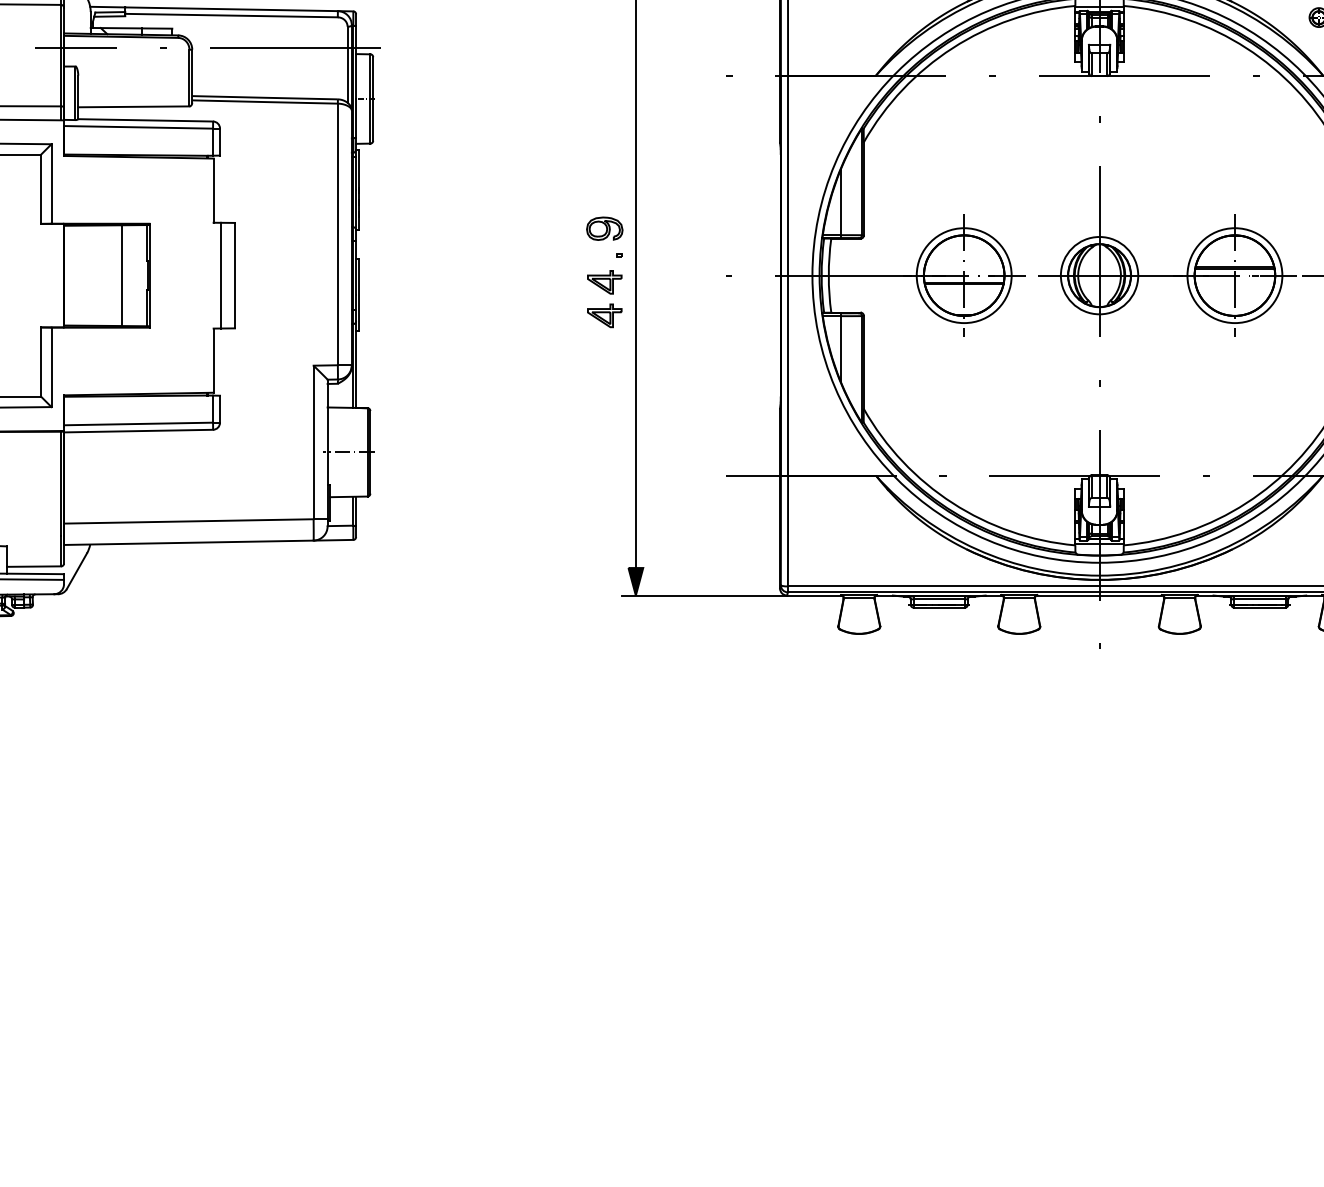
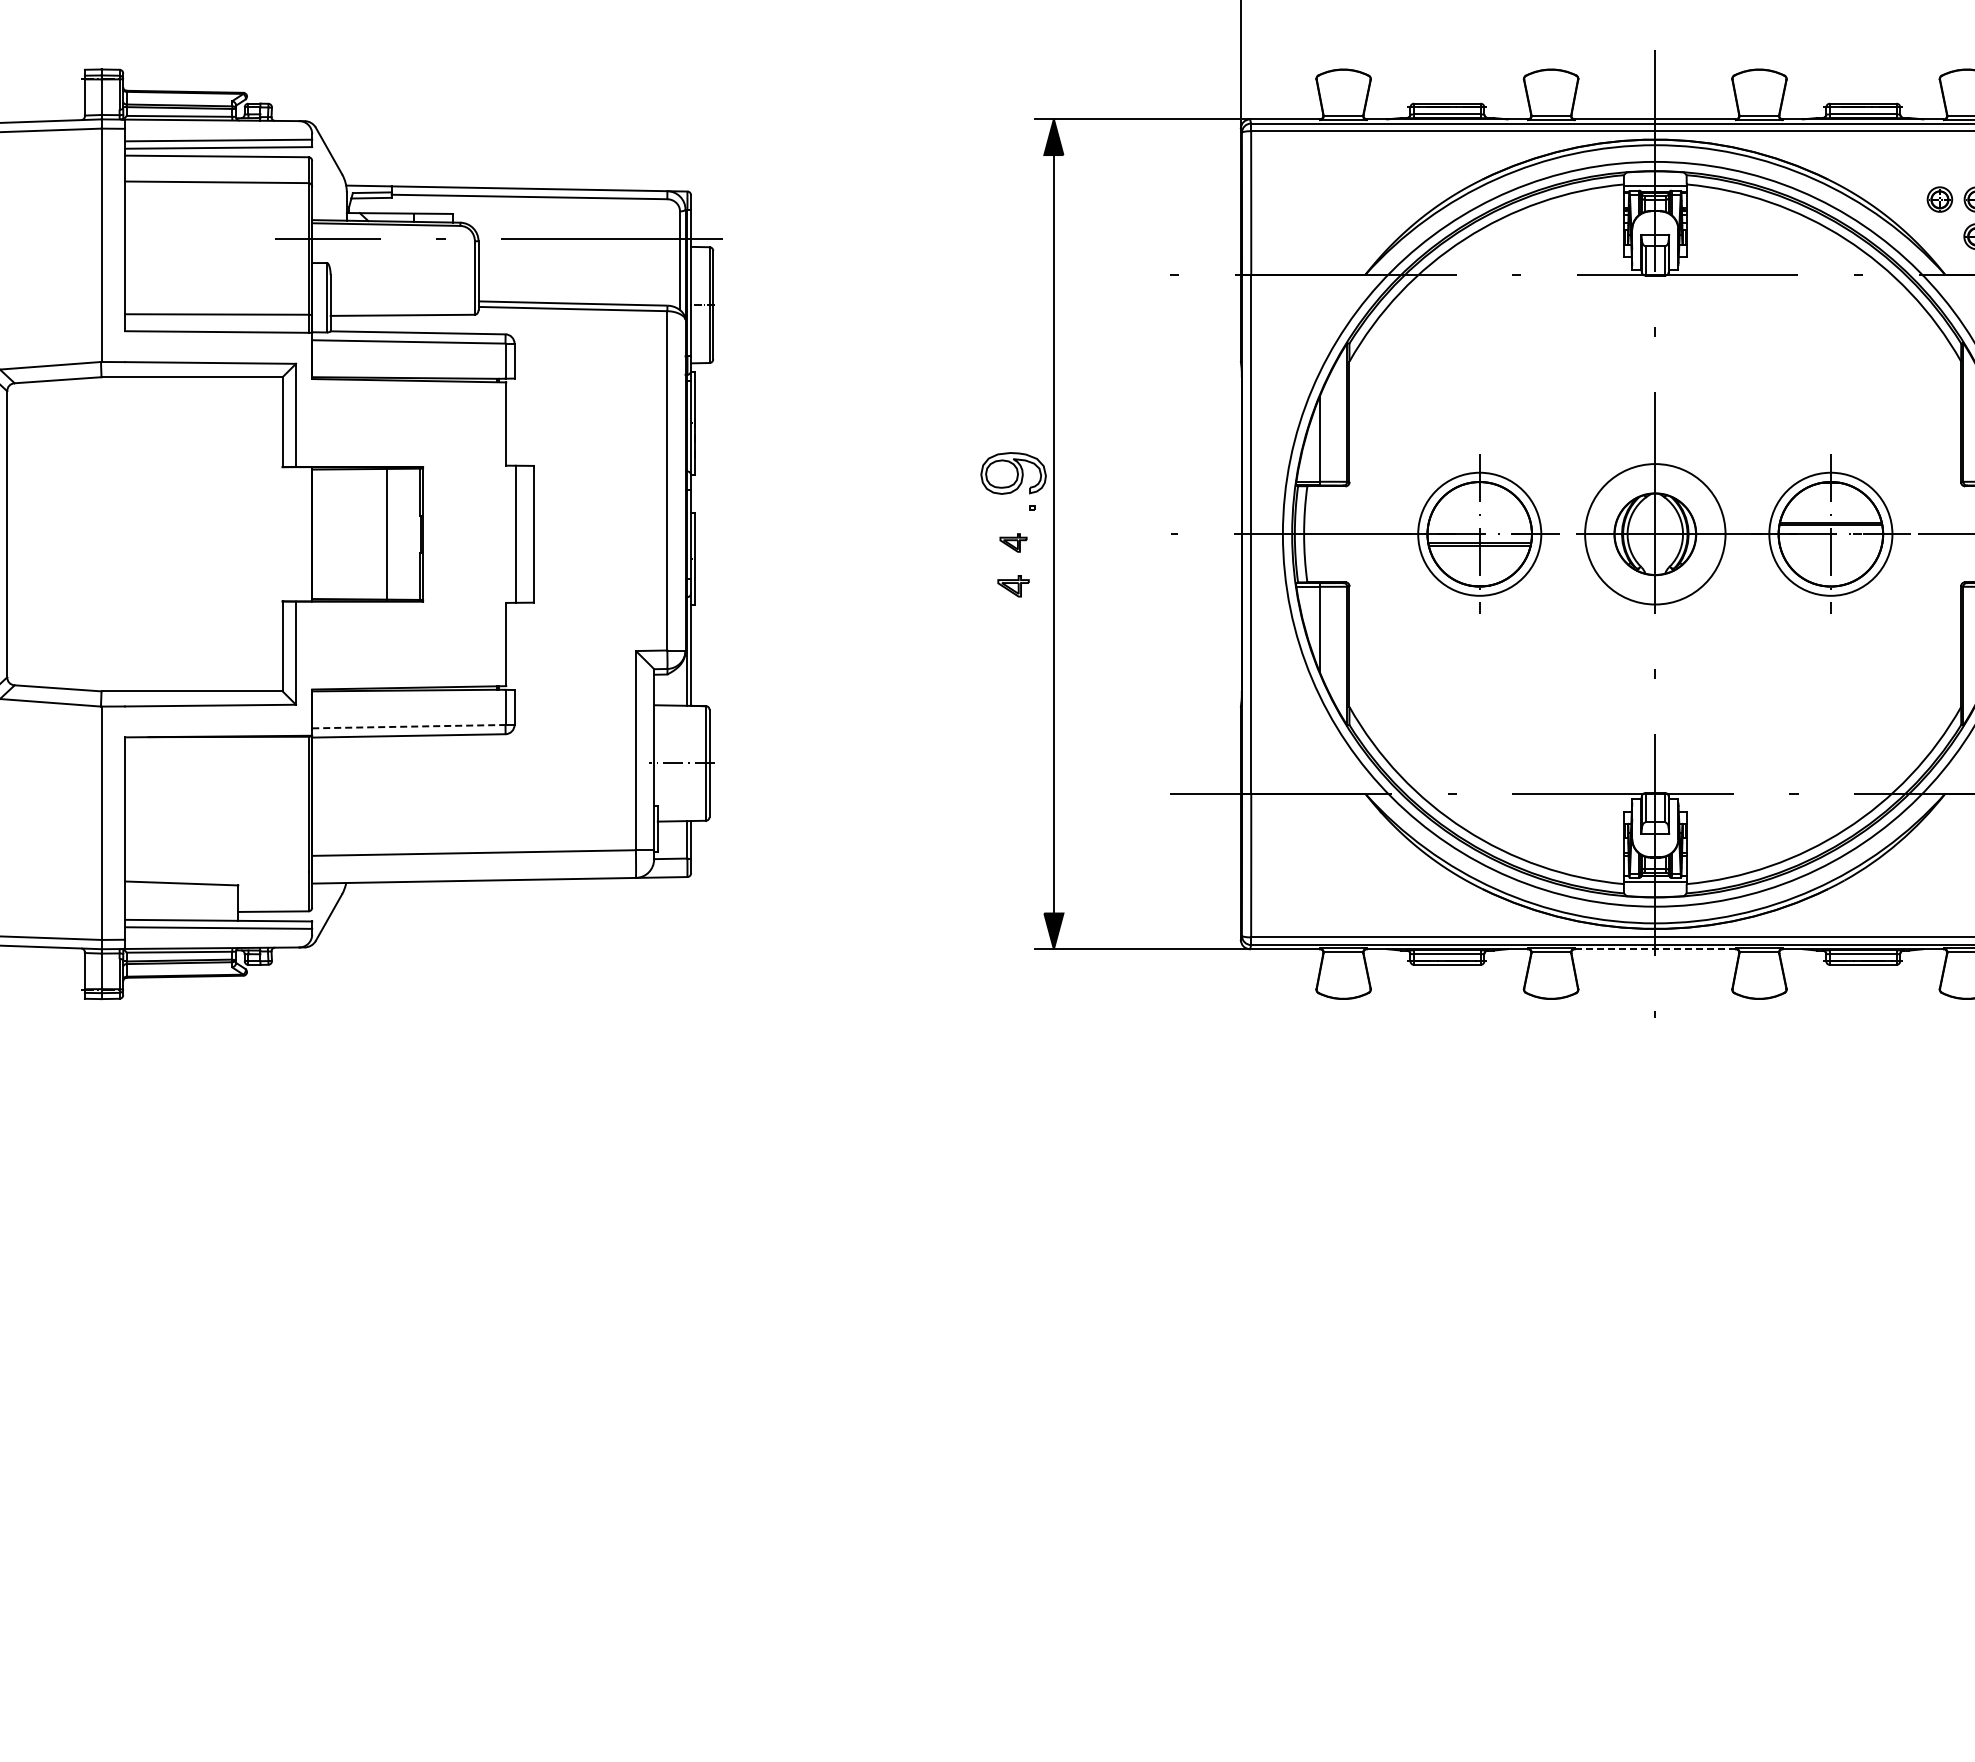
part: (604, 228) -> (1013, 473), size x1.4
circle: (1099, 275) -> (1655, 534), size x1.4
part: (604, 281) -> (1013, 542), size x0.6
part: (604, 315) -> (1013, 585), size x0.7
line: (138, 423) -> (408, 726), solid -> dashed
line: (1099, 595) -> (1655, 949), solid -> dashed

